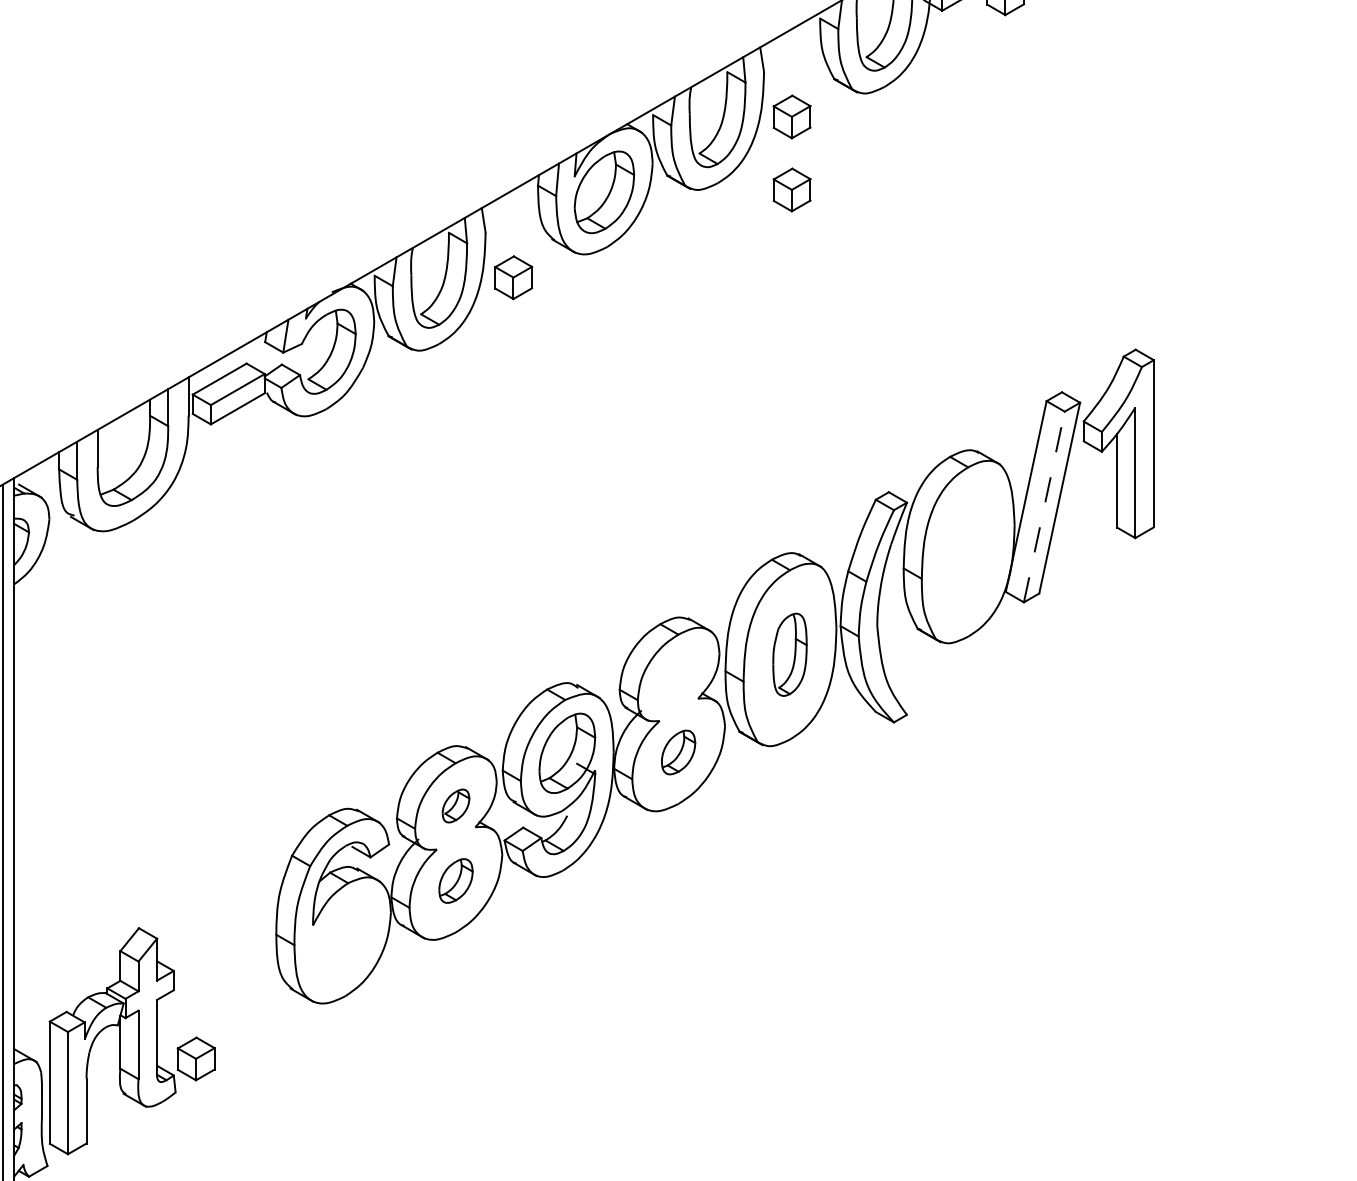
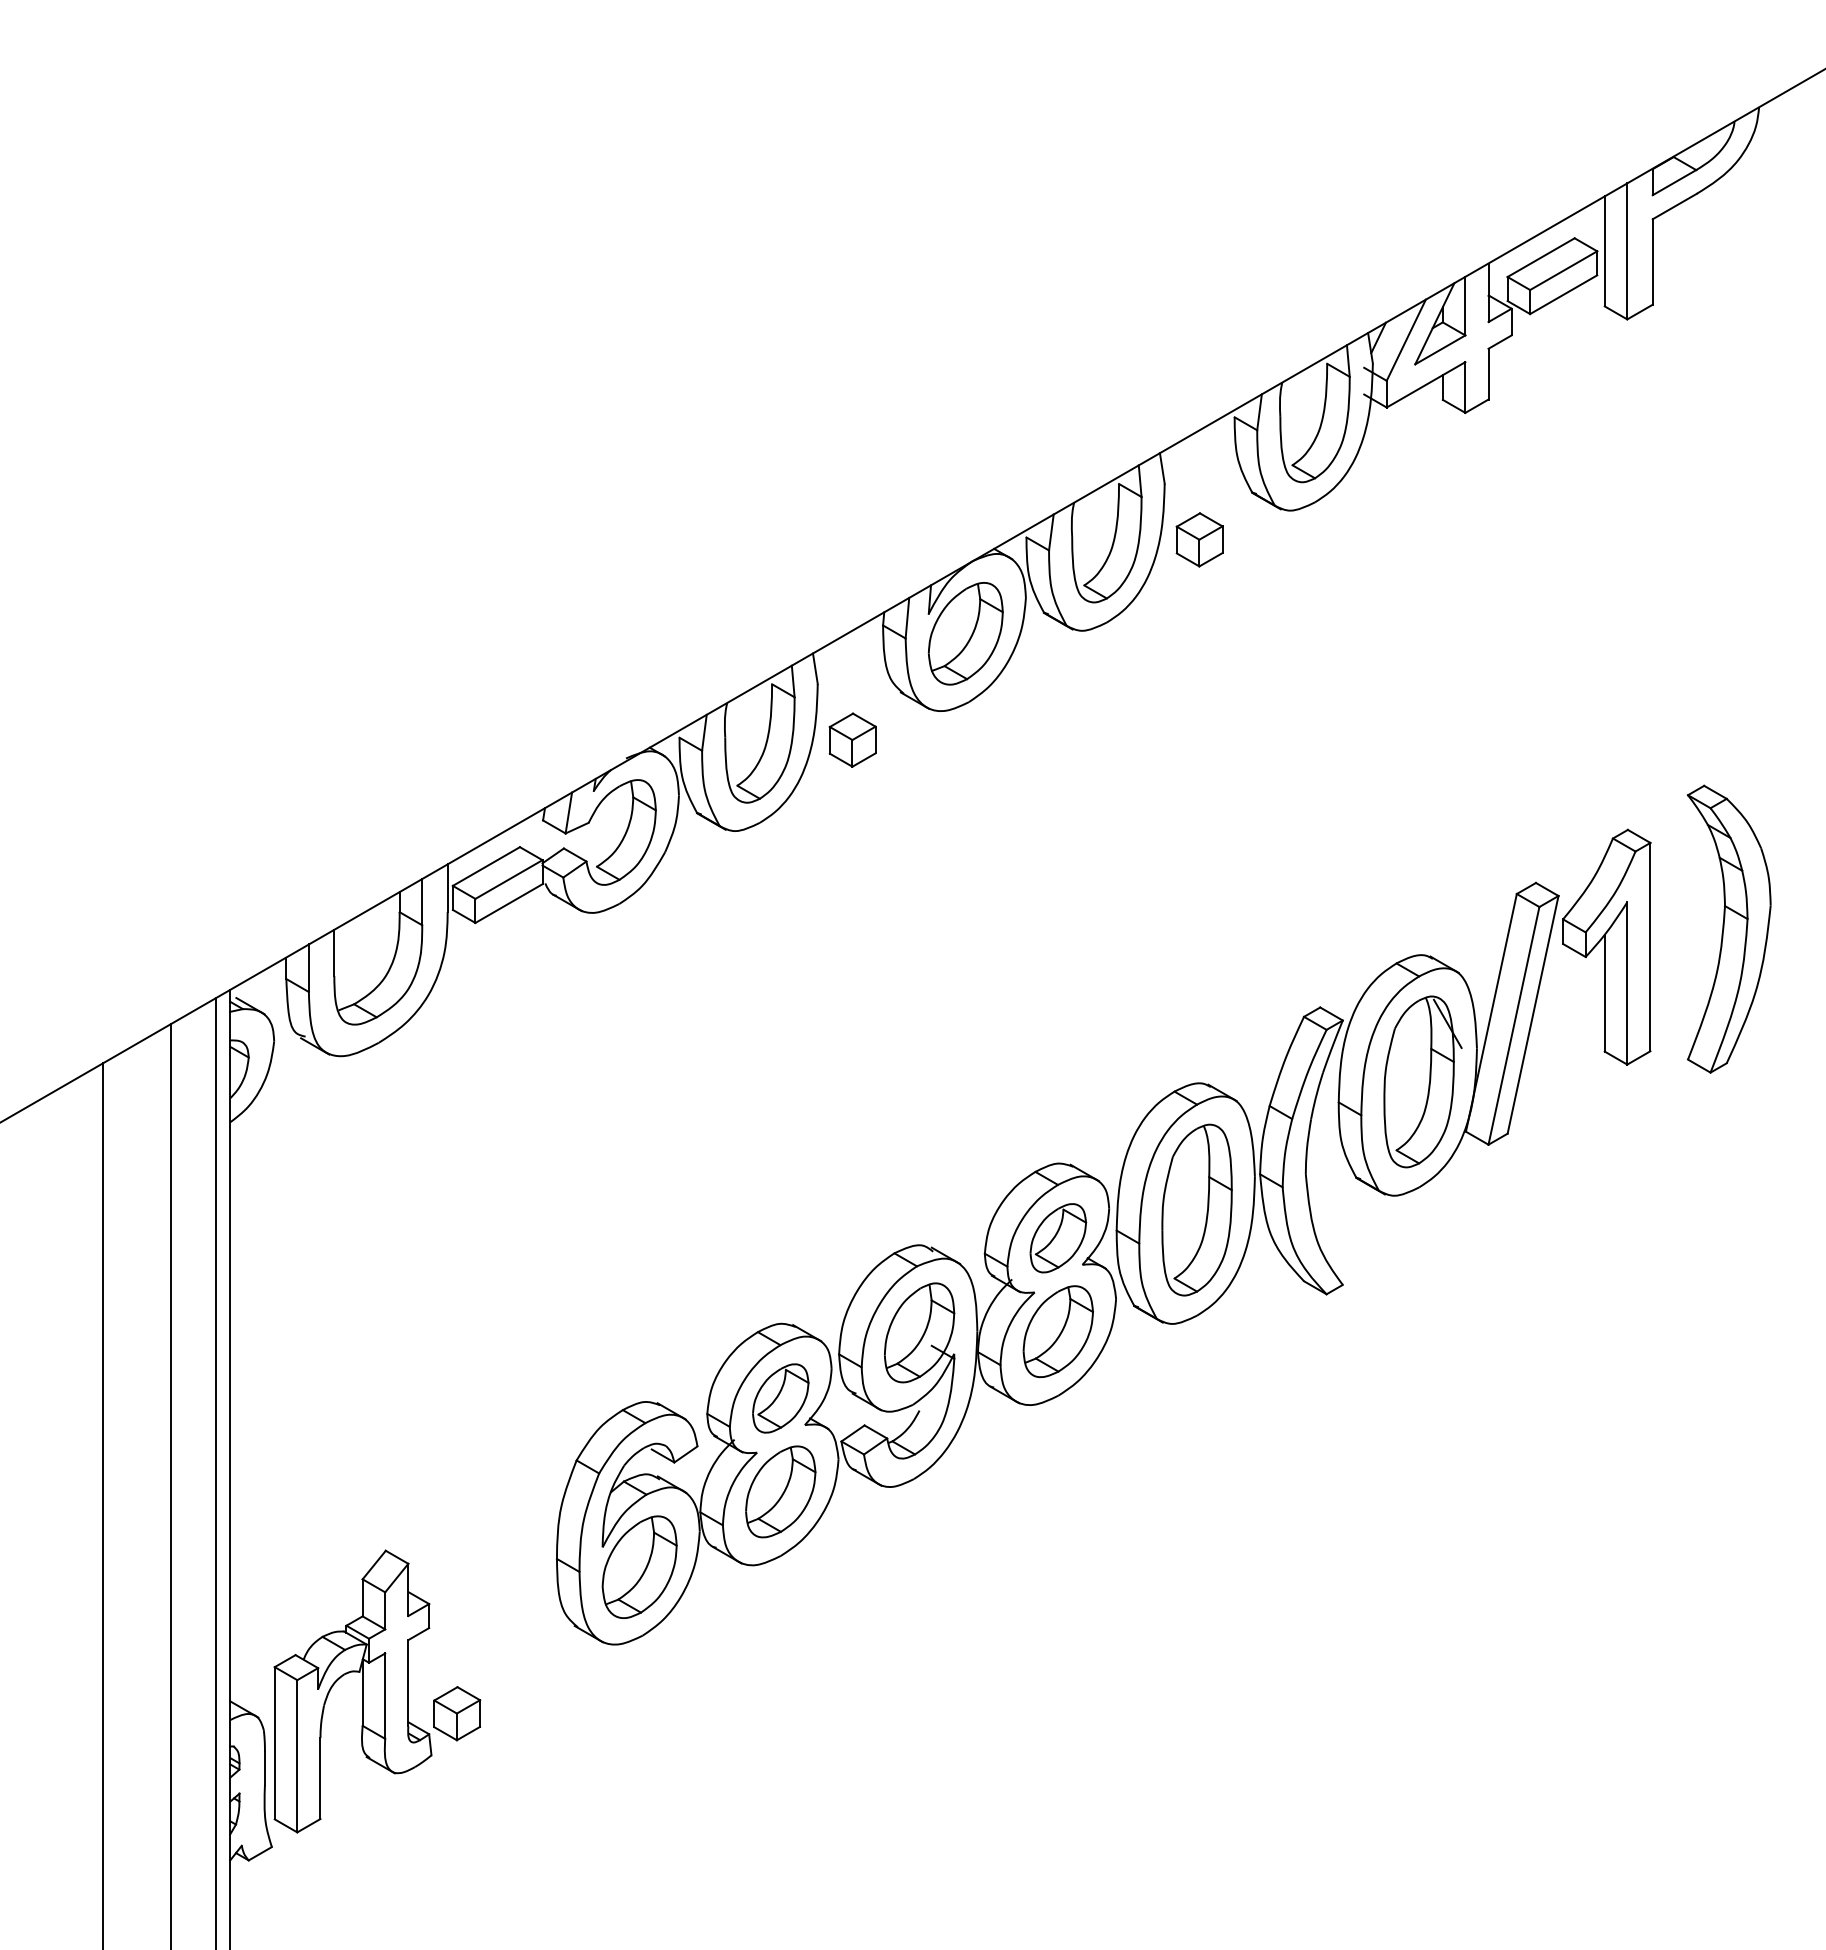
part: (791, 189) -> (1199, 630), removed
part: (1216, 428) -> (1728, 928), added
line: (1043, 506) -> (1513, 1025), dashed -> solid
part: (970, 551) -> (1422, 1081), added
part: (789, 654) -> (1196, 1209), size x1.67
part: (678, 677) -> (1058, 1238), added
part: (678, 752) -> (1057, 1331), size x1.67
part: (455, 806) -> (780, 1398), size x1.67
part: (455, 880) -> (780, 1491), size x1.67
part: (342, 940) -> (639, 1566), added

